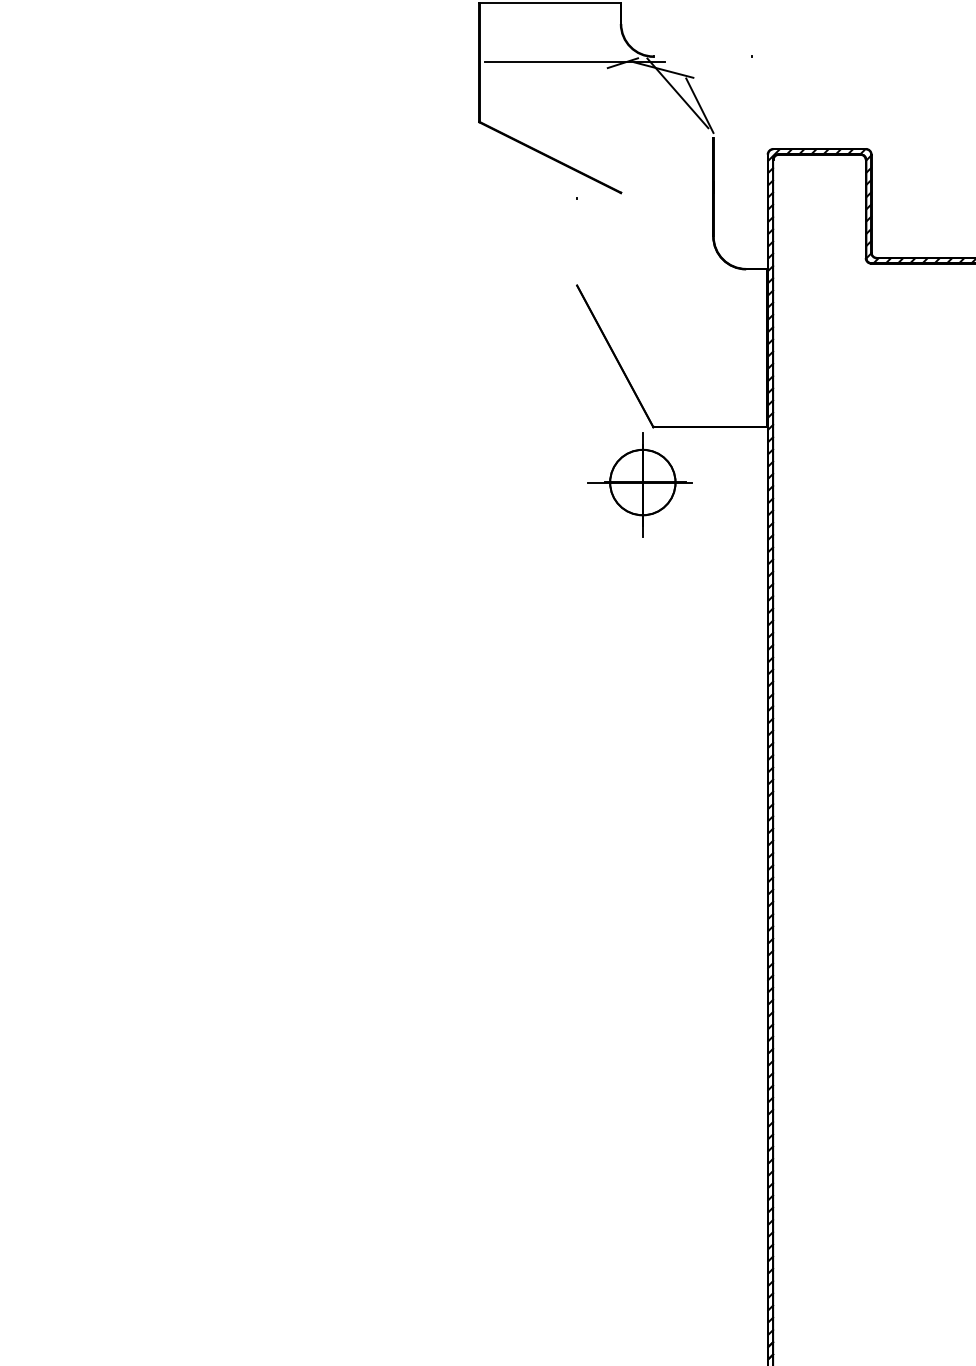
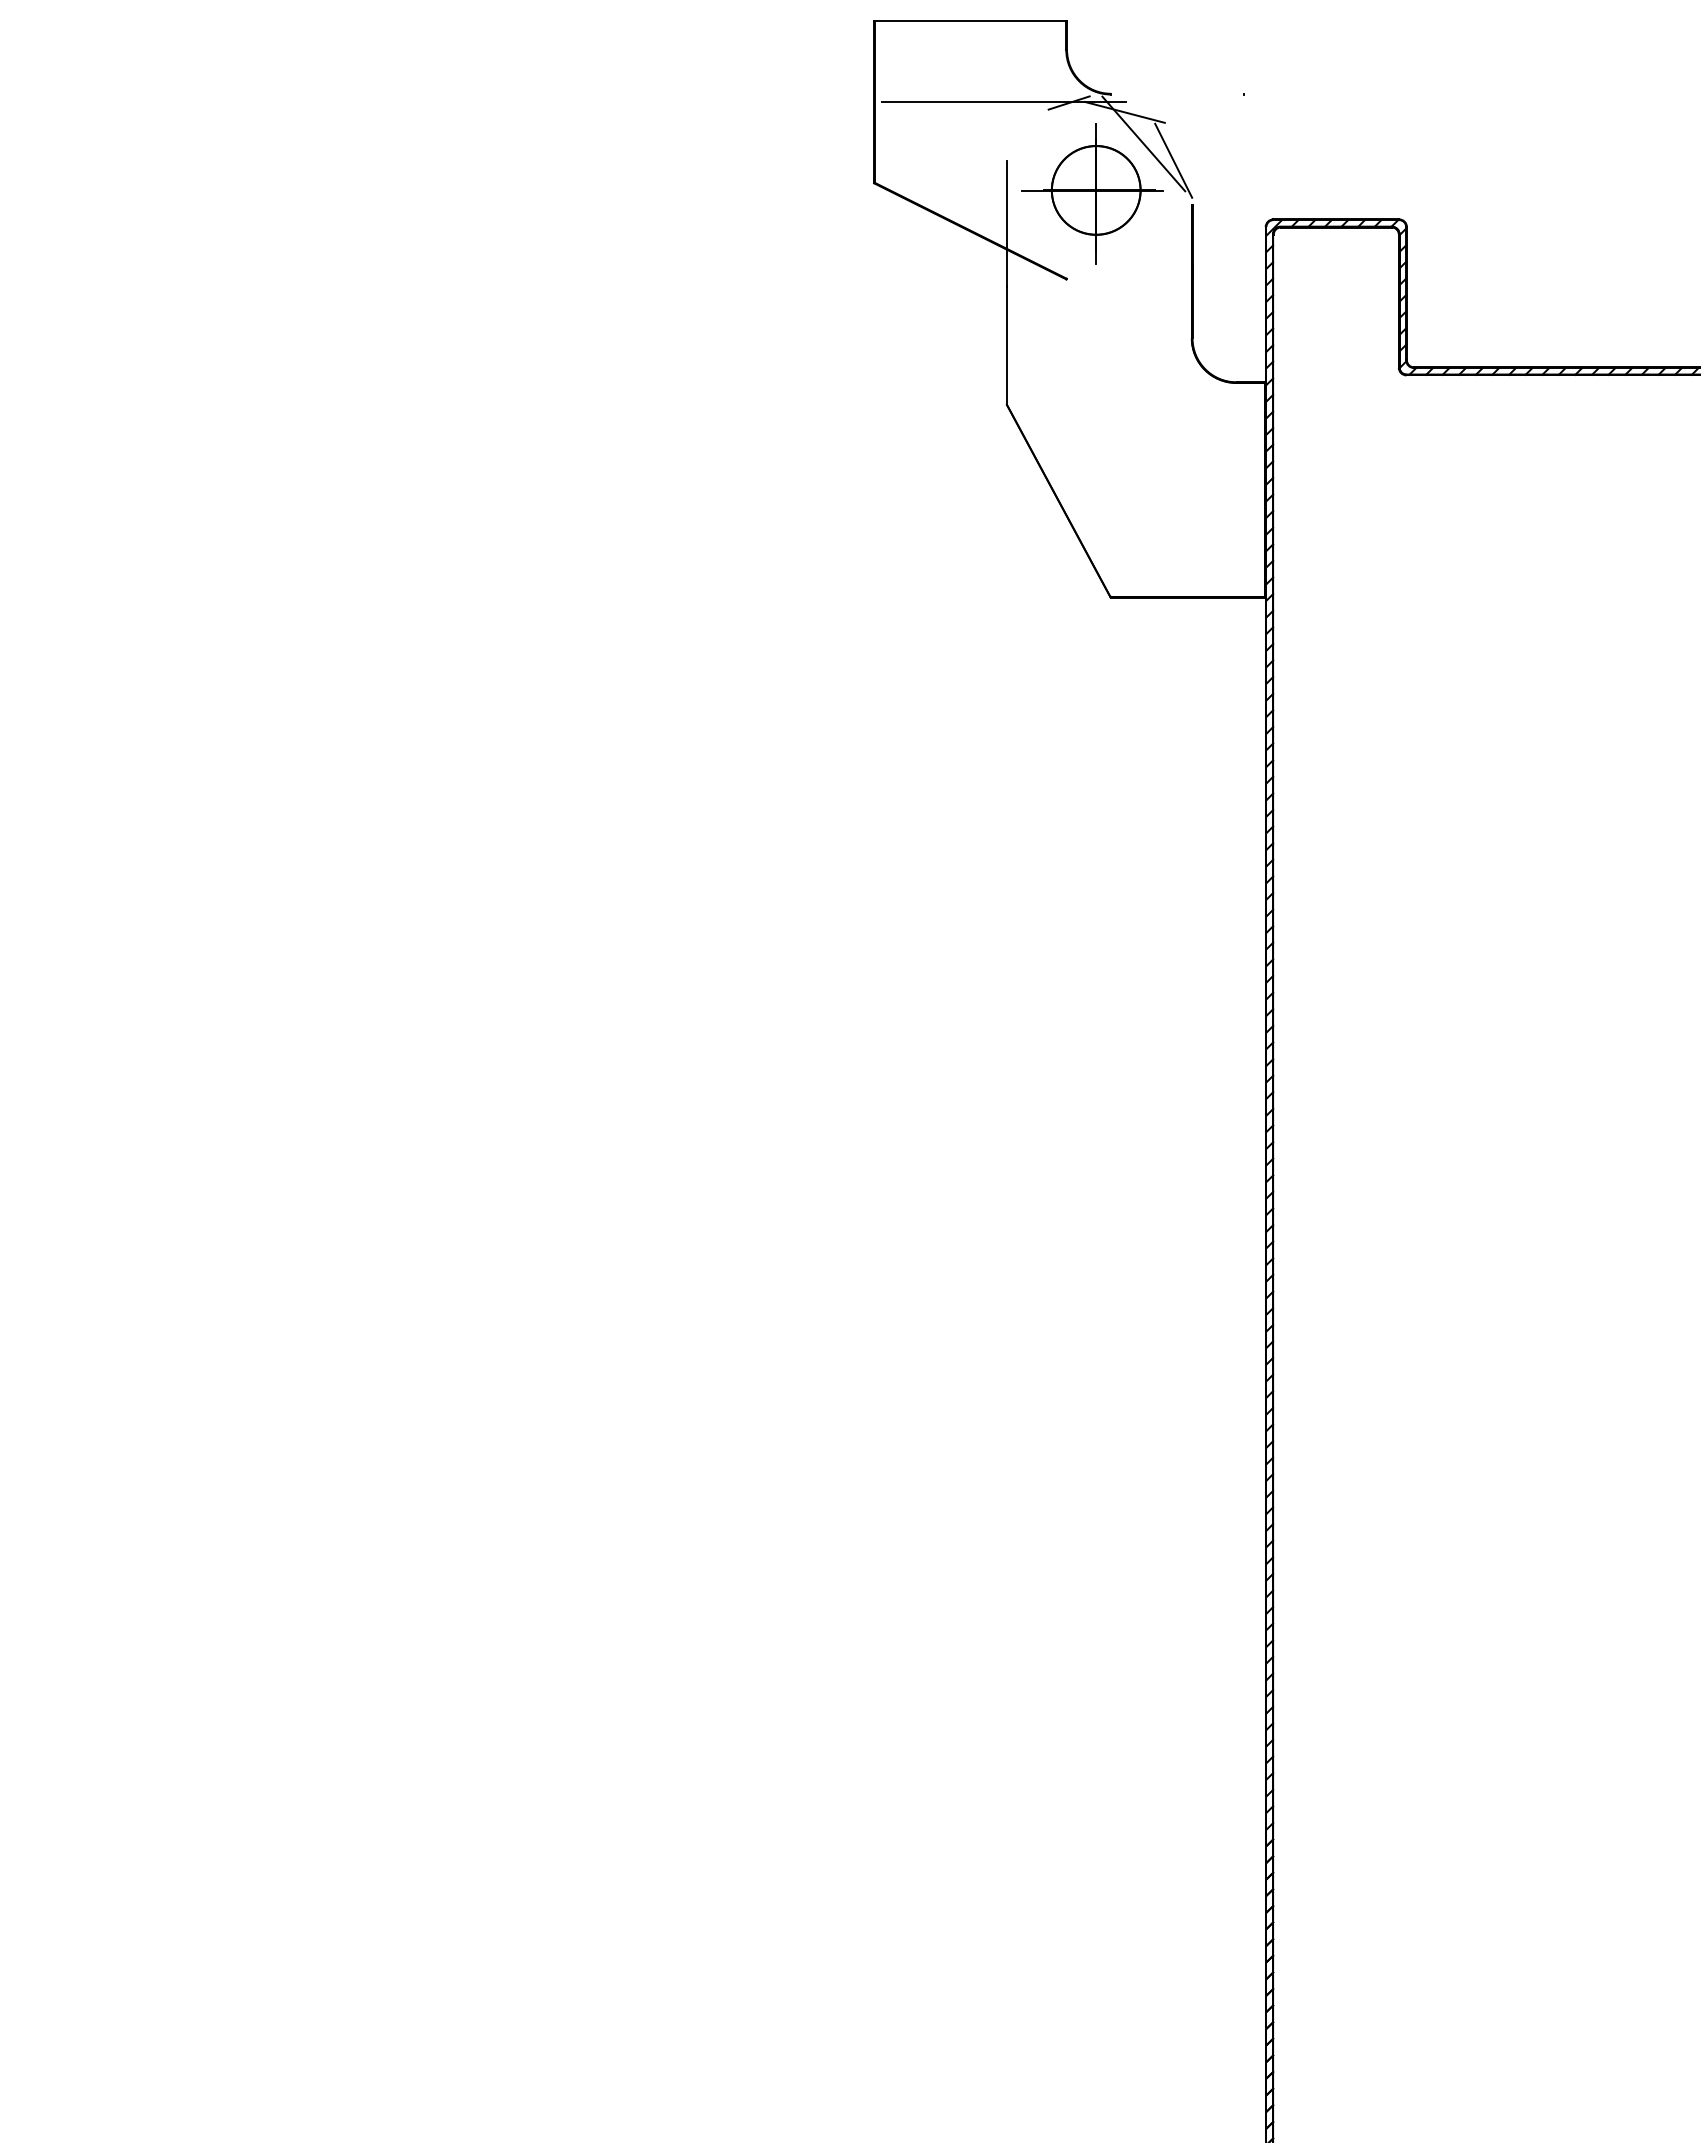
line: (576, 195) -> (1006, 282), added
part: (640, 484) -> (1092, 193), moved

